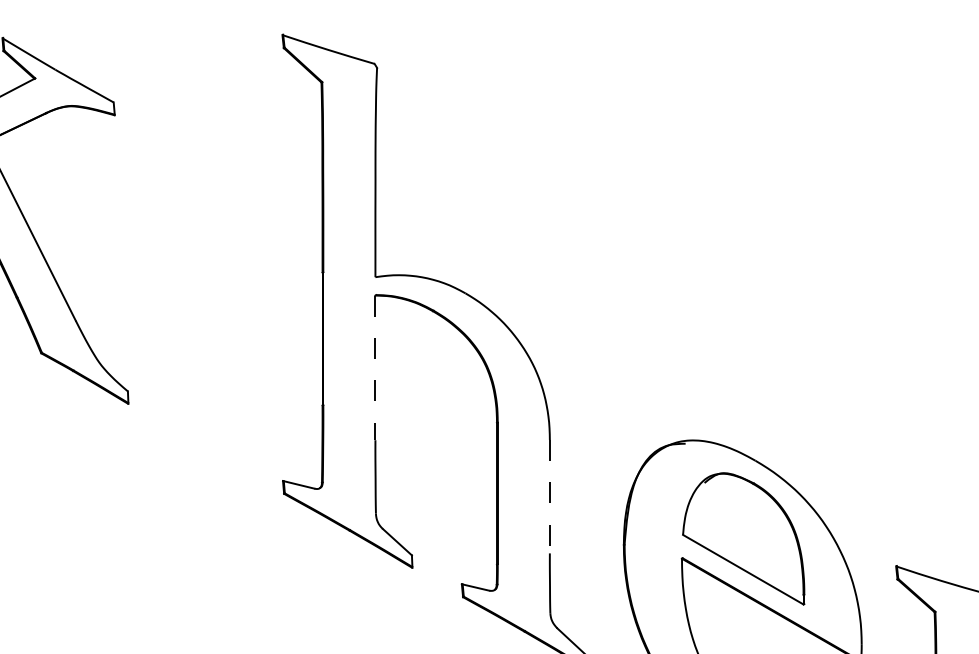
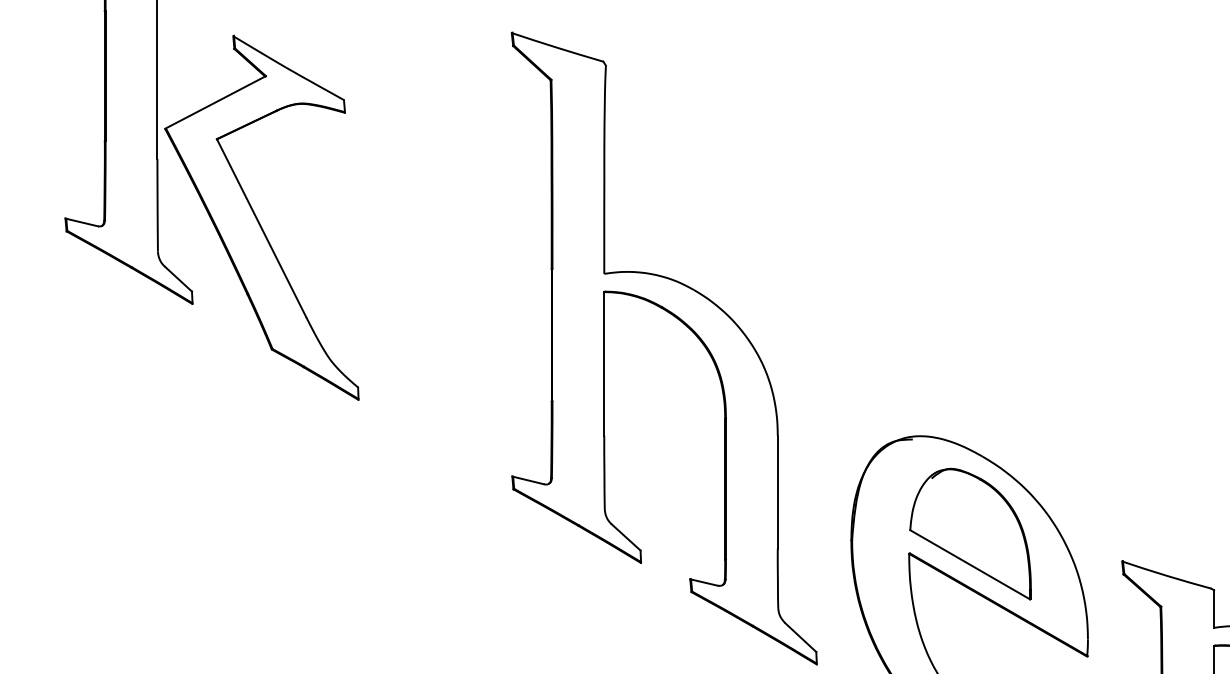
line: (375, 368) -> (604, 364), dashed -> solid
line: (549, 497) -> (777, 492), dashed -> solid

